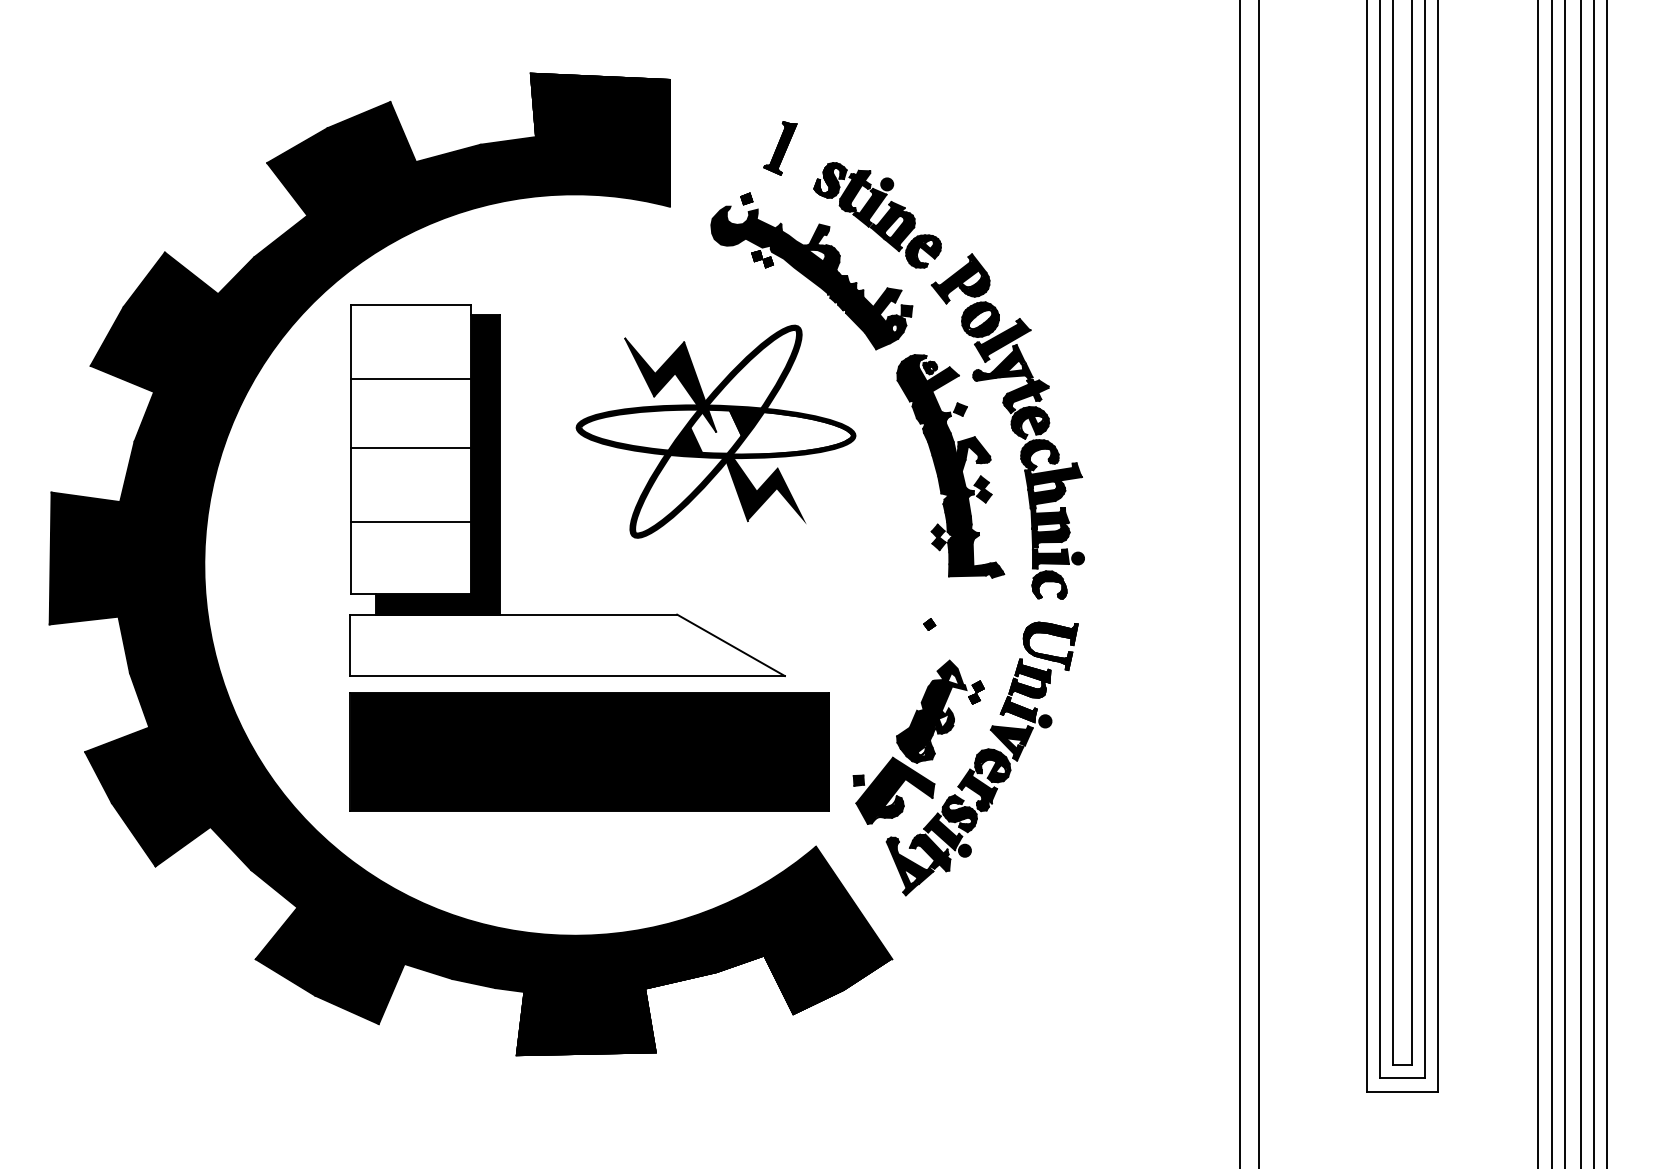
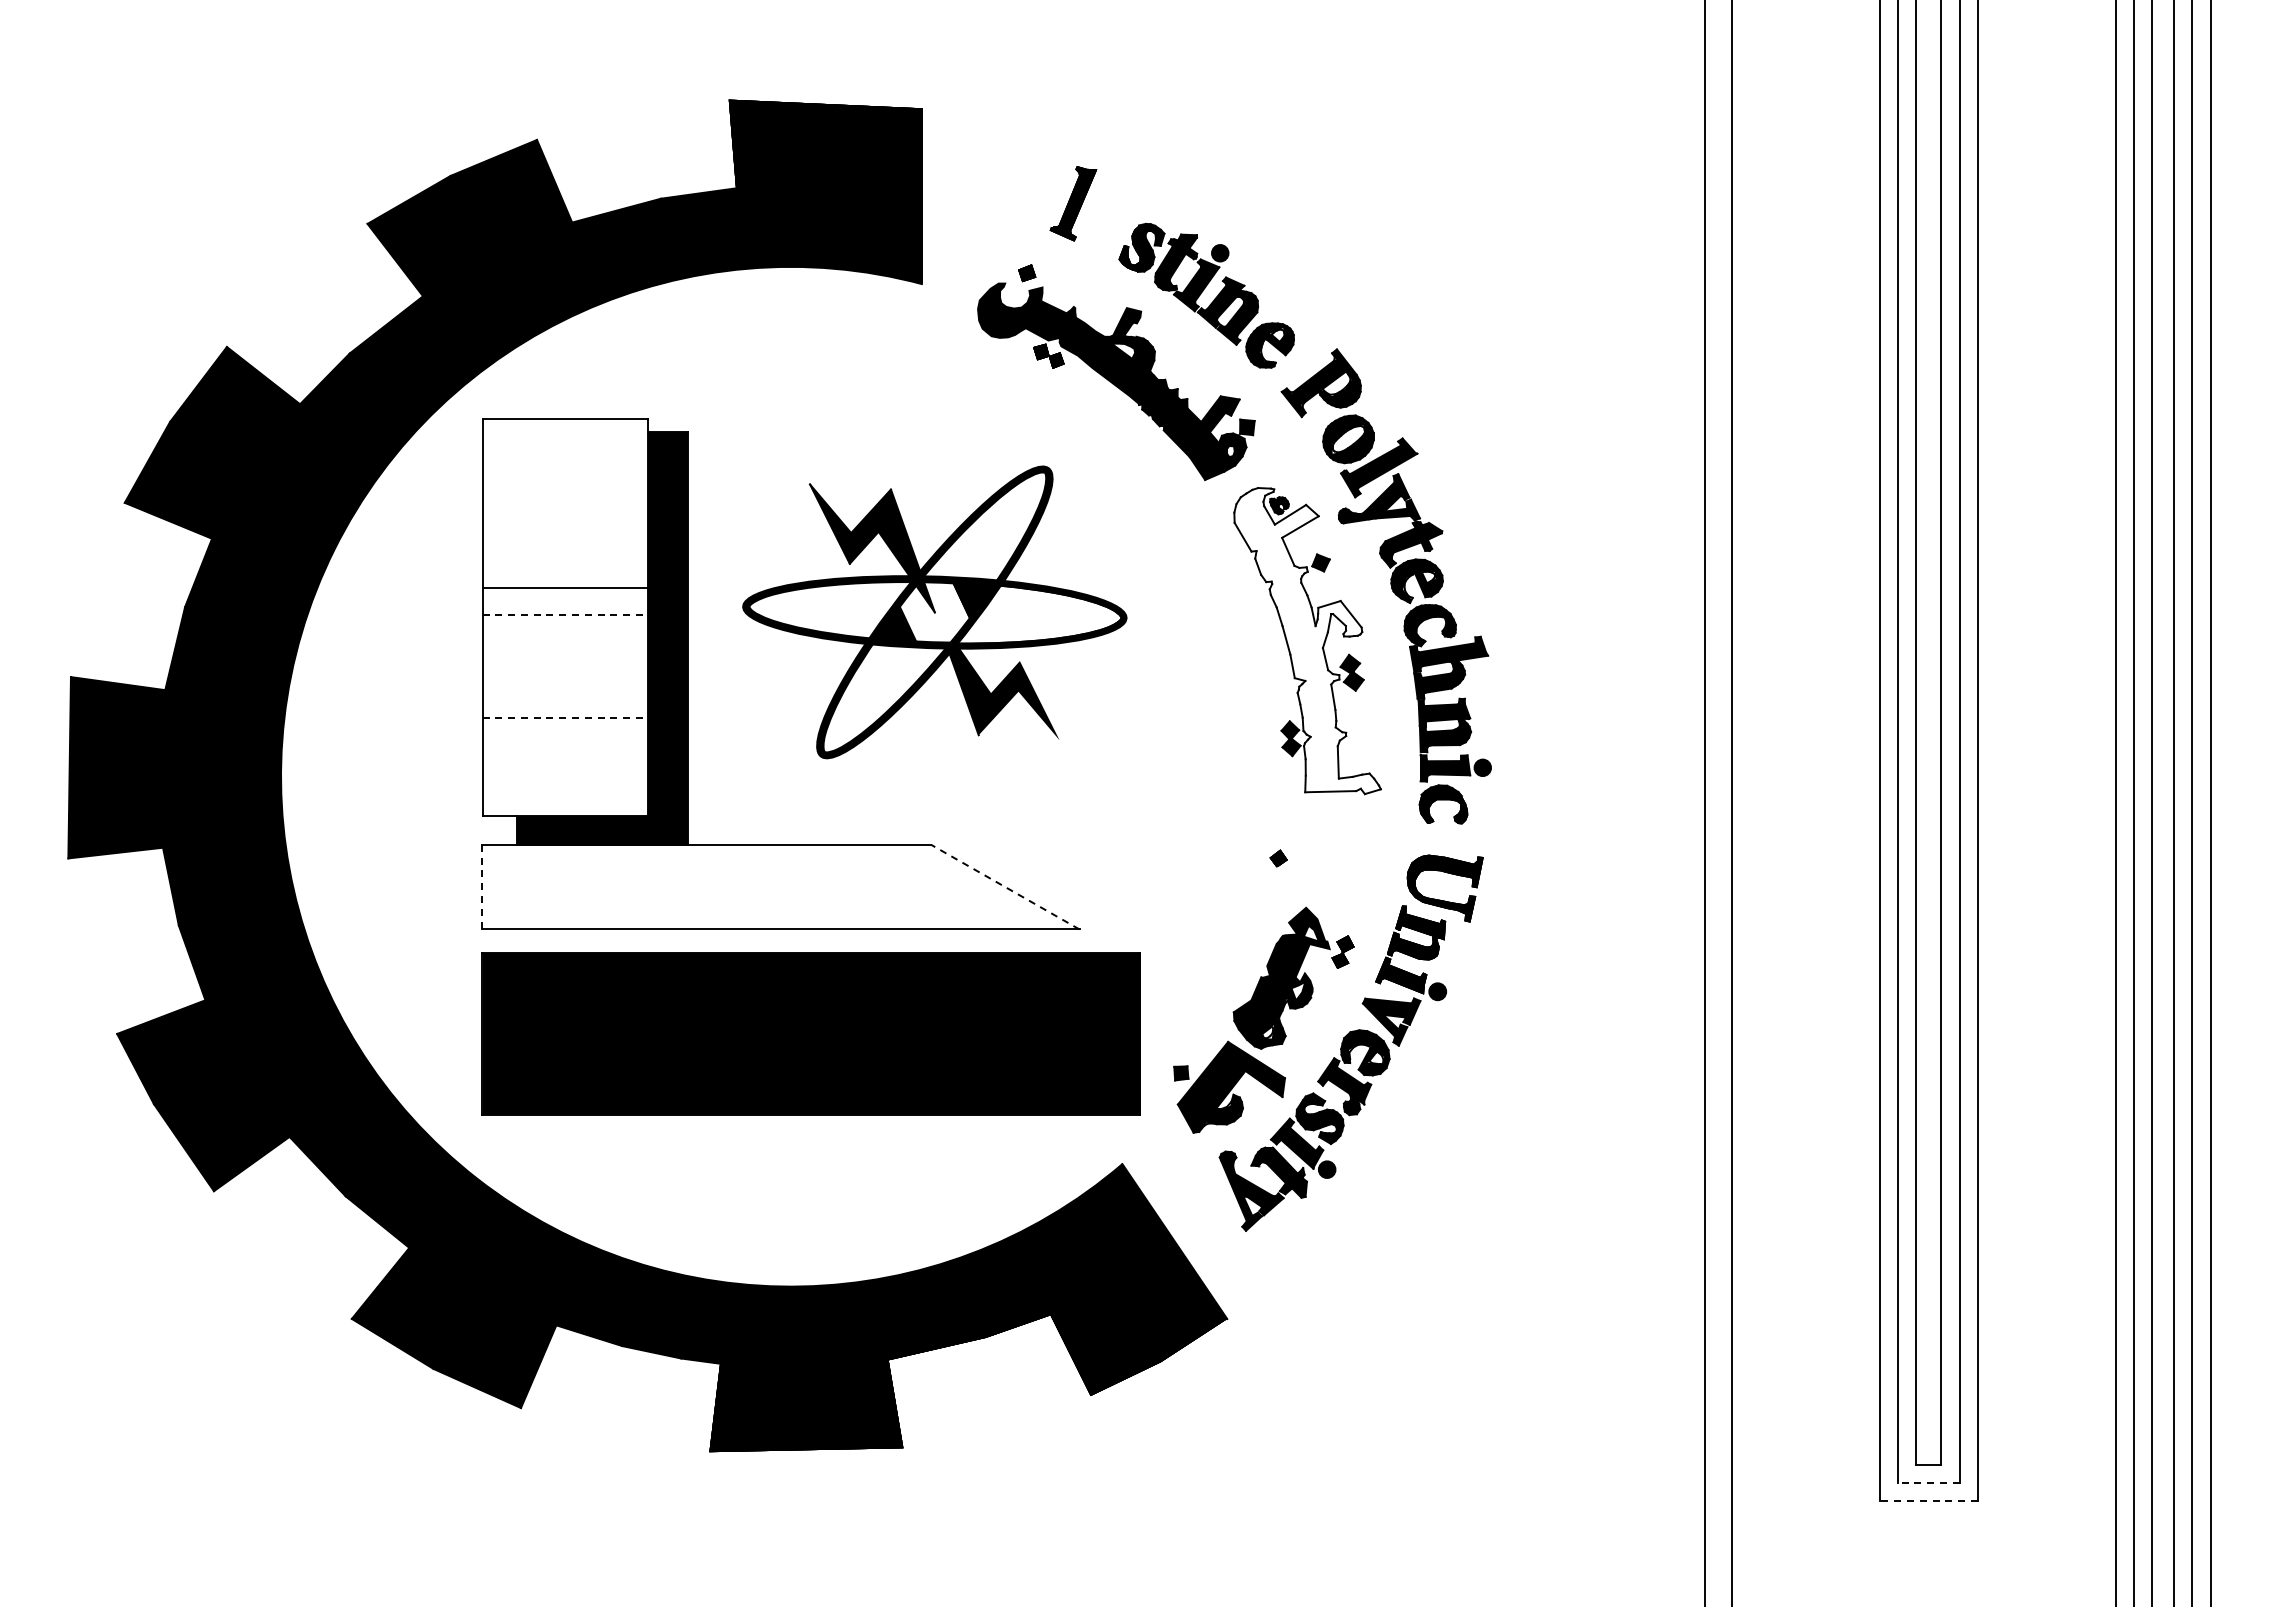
line: (411, 378) -> (565, 588), moved
part: (715, 431) -> (934, 612), moved
line: (411, 447) -> (565, 615), solid -> dashed
fill: (950, 466) -> (1307, 641), removed
line: (411, 521) -> (565, 717), solid -> dashed
line: (731, 644) -> (1005, 886), solid -> dashed
line: (350, 645) -> (481, 887), solid -> dashed
line: (1402, 1078) -> (1928, 1482), solid -> dashed
line: (1402, 1092) -> (1928, 1501), solid -> dashed

